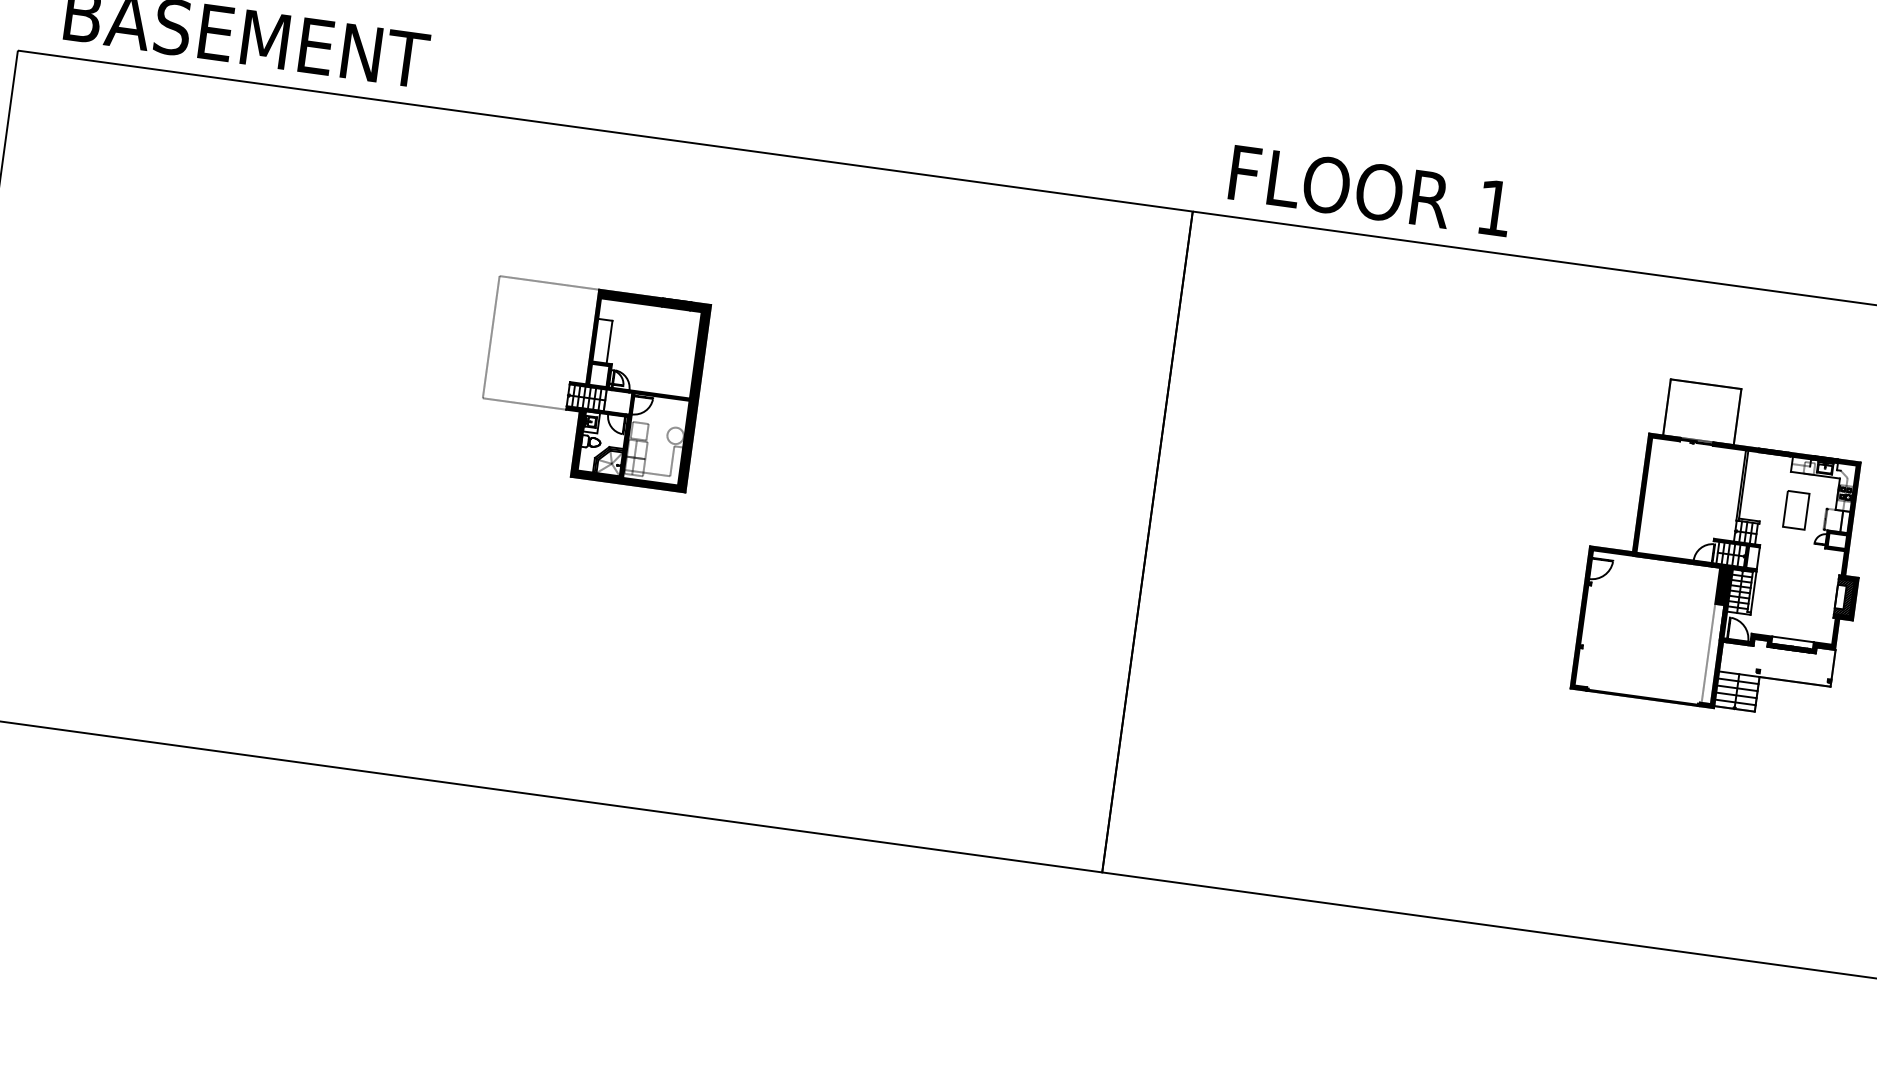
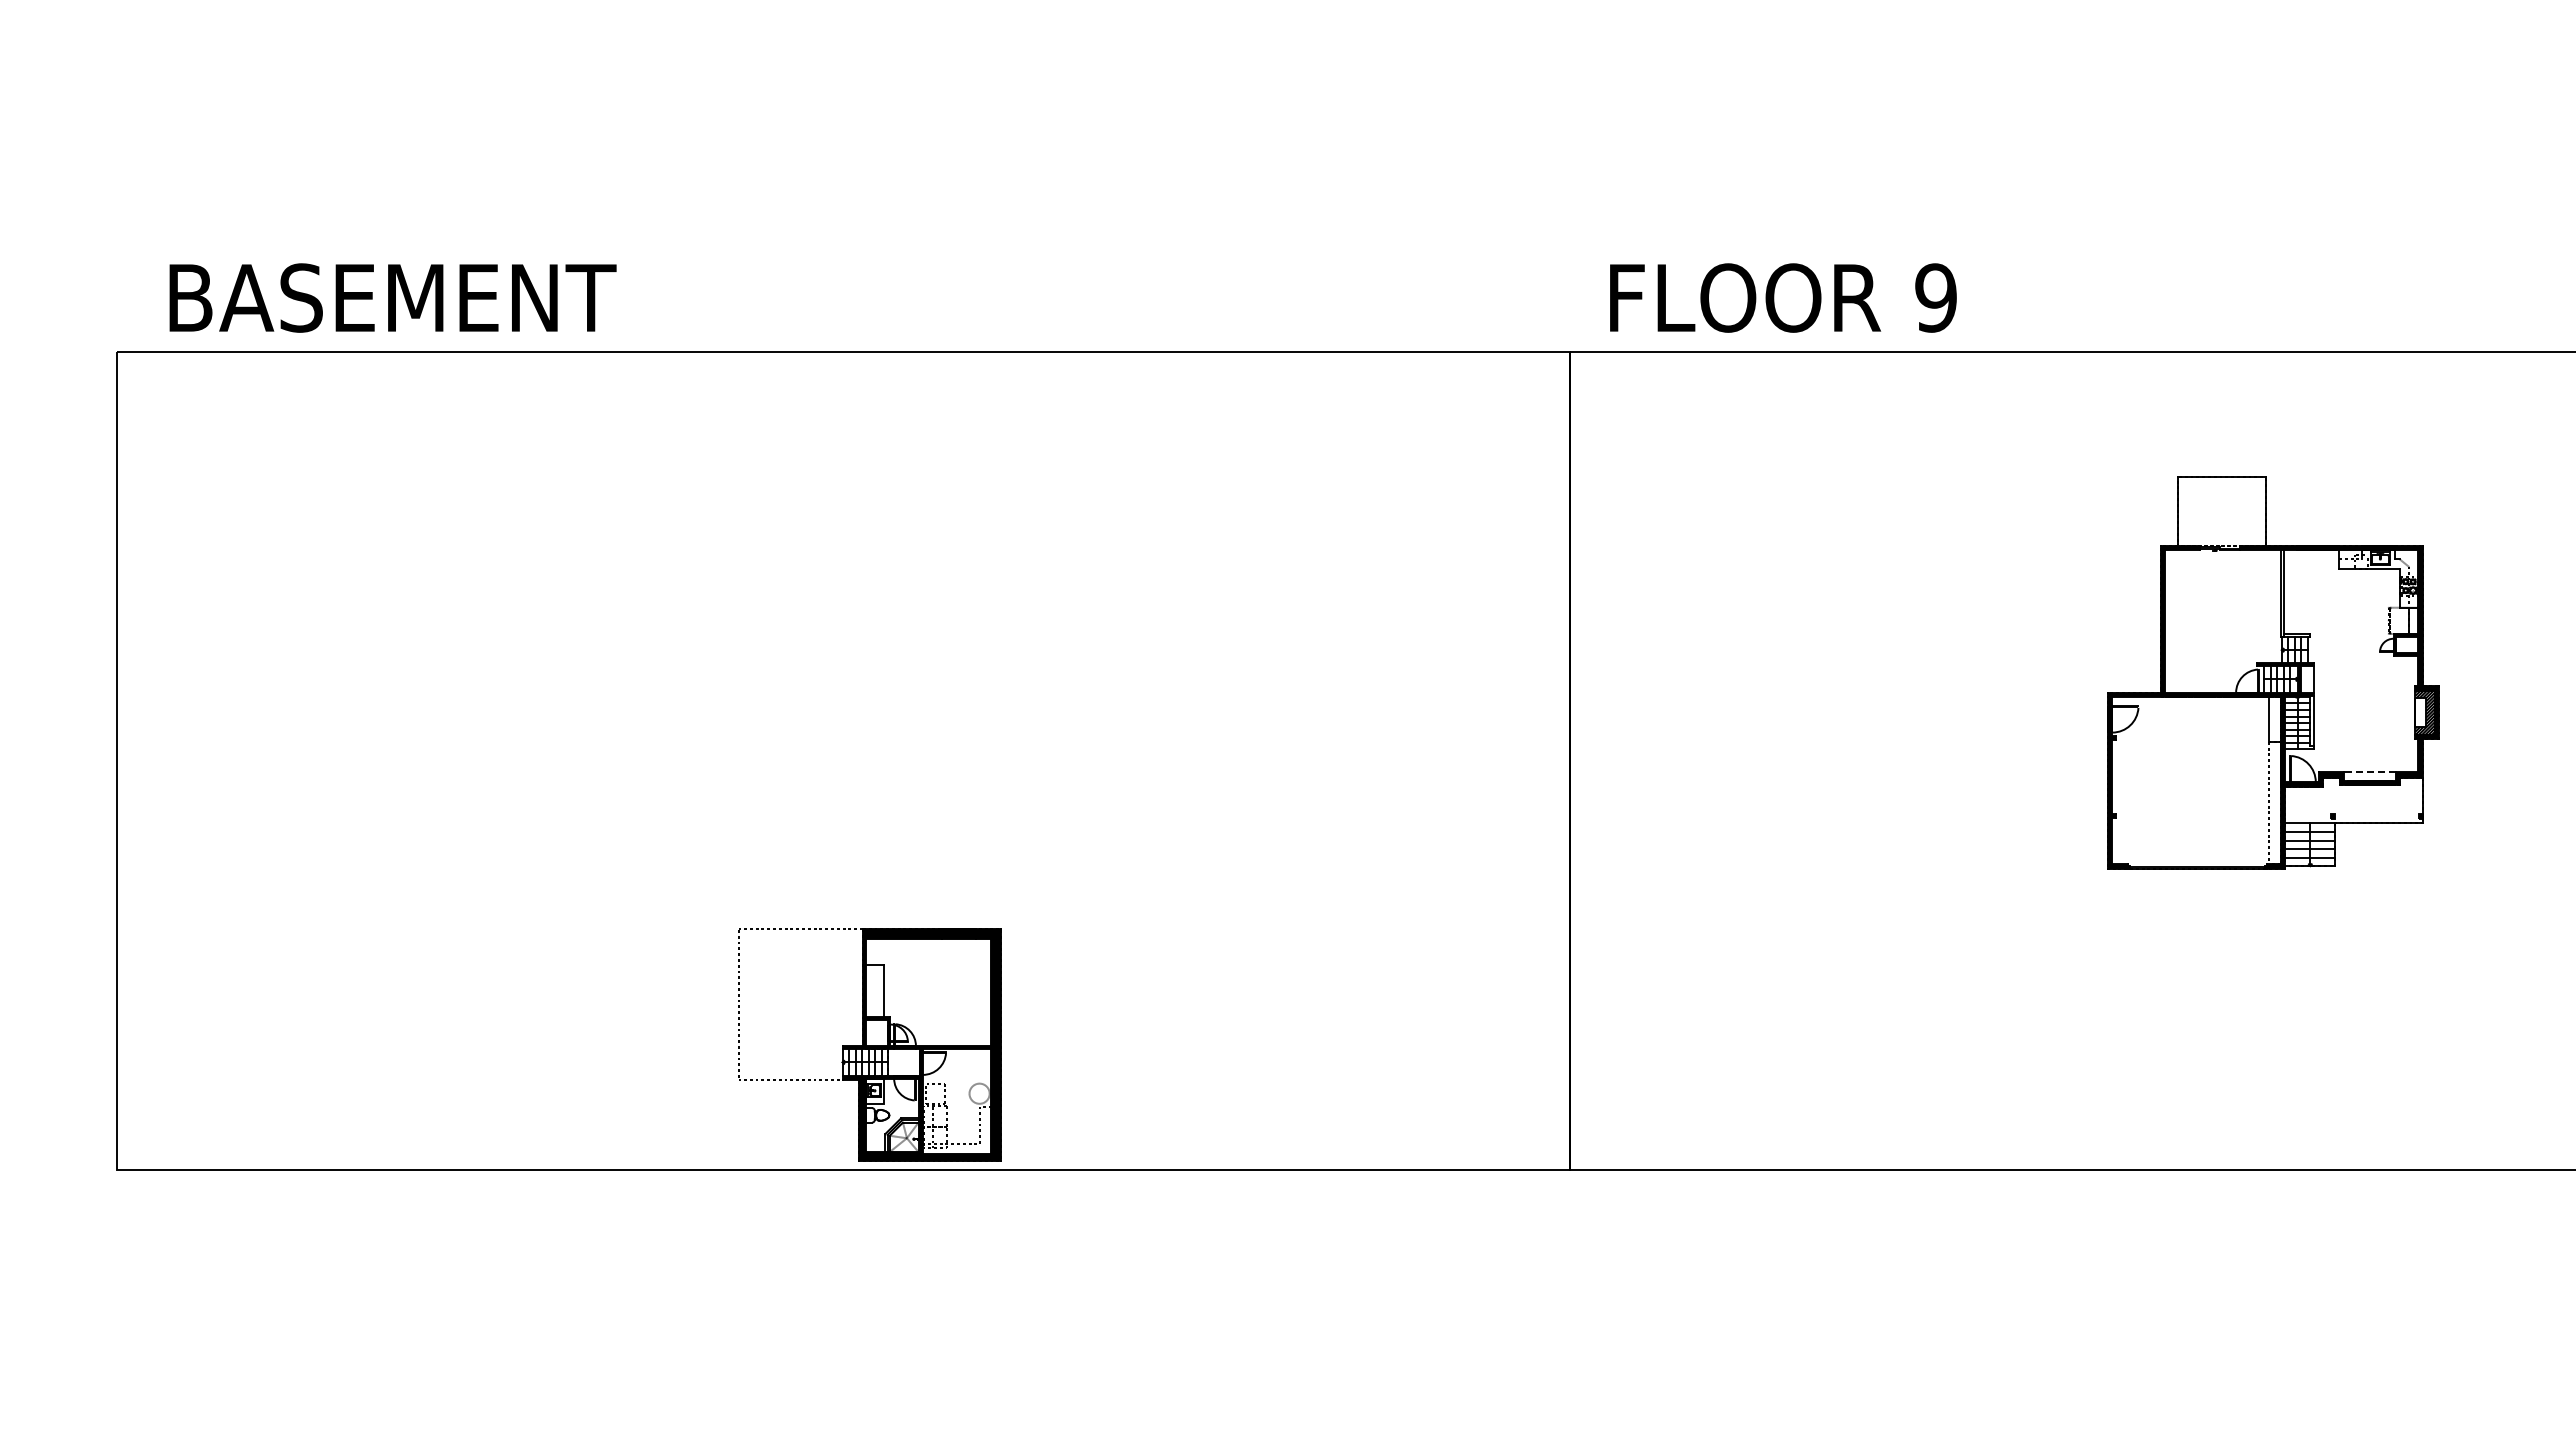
text: (1494, 207) -> (1935, 297), 1 -> 9
part: (592, 383) -> (869, 1044), moved
part: (1796, 510) -> (2352, 614), removed
fill: (1721, 586) -> (2274, 719), removed
line: (1792, 638) -> (2369, 771), solid -> dashed

